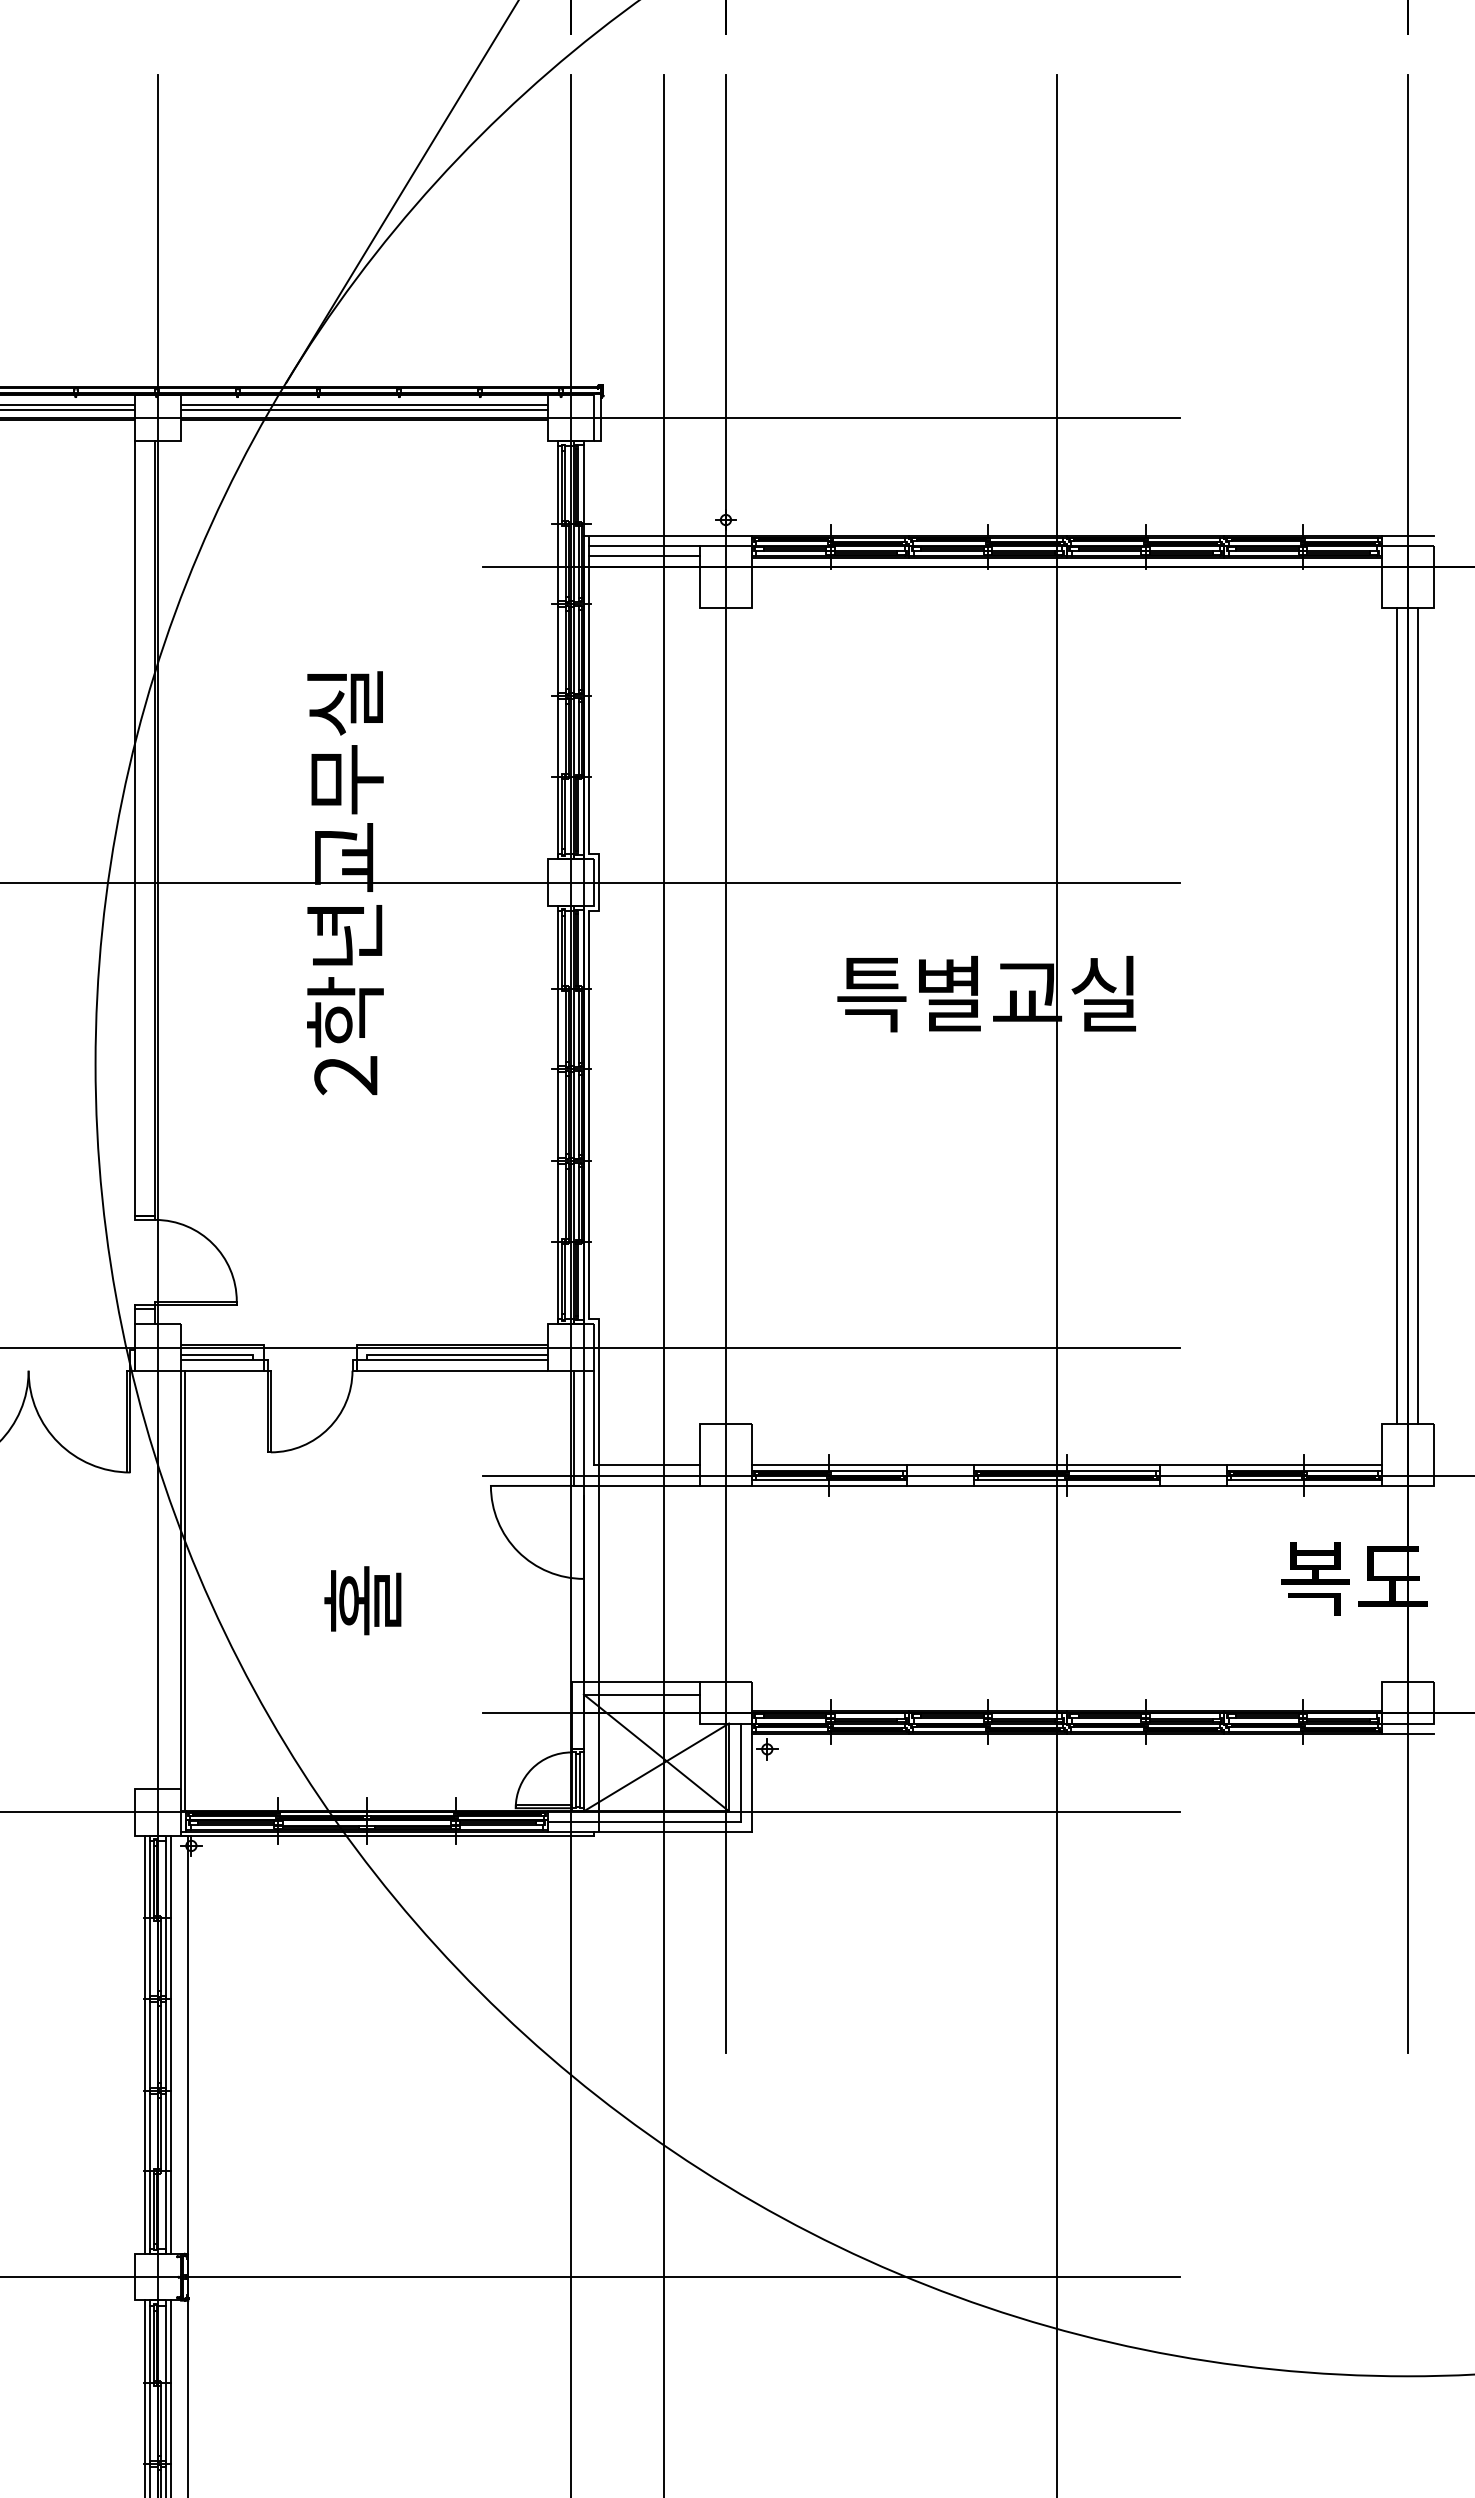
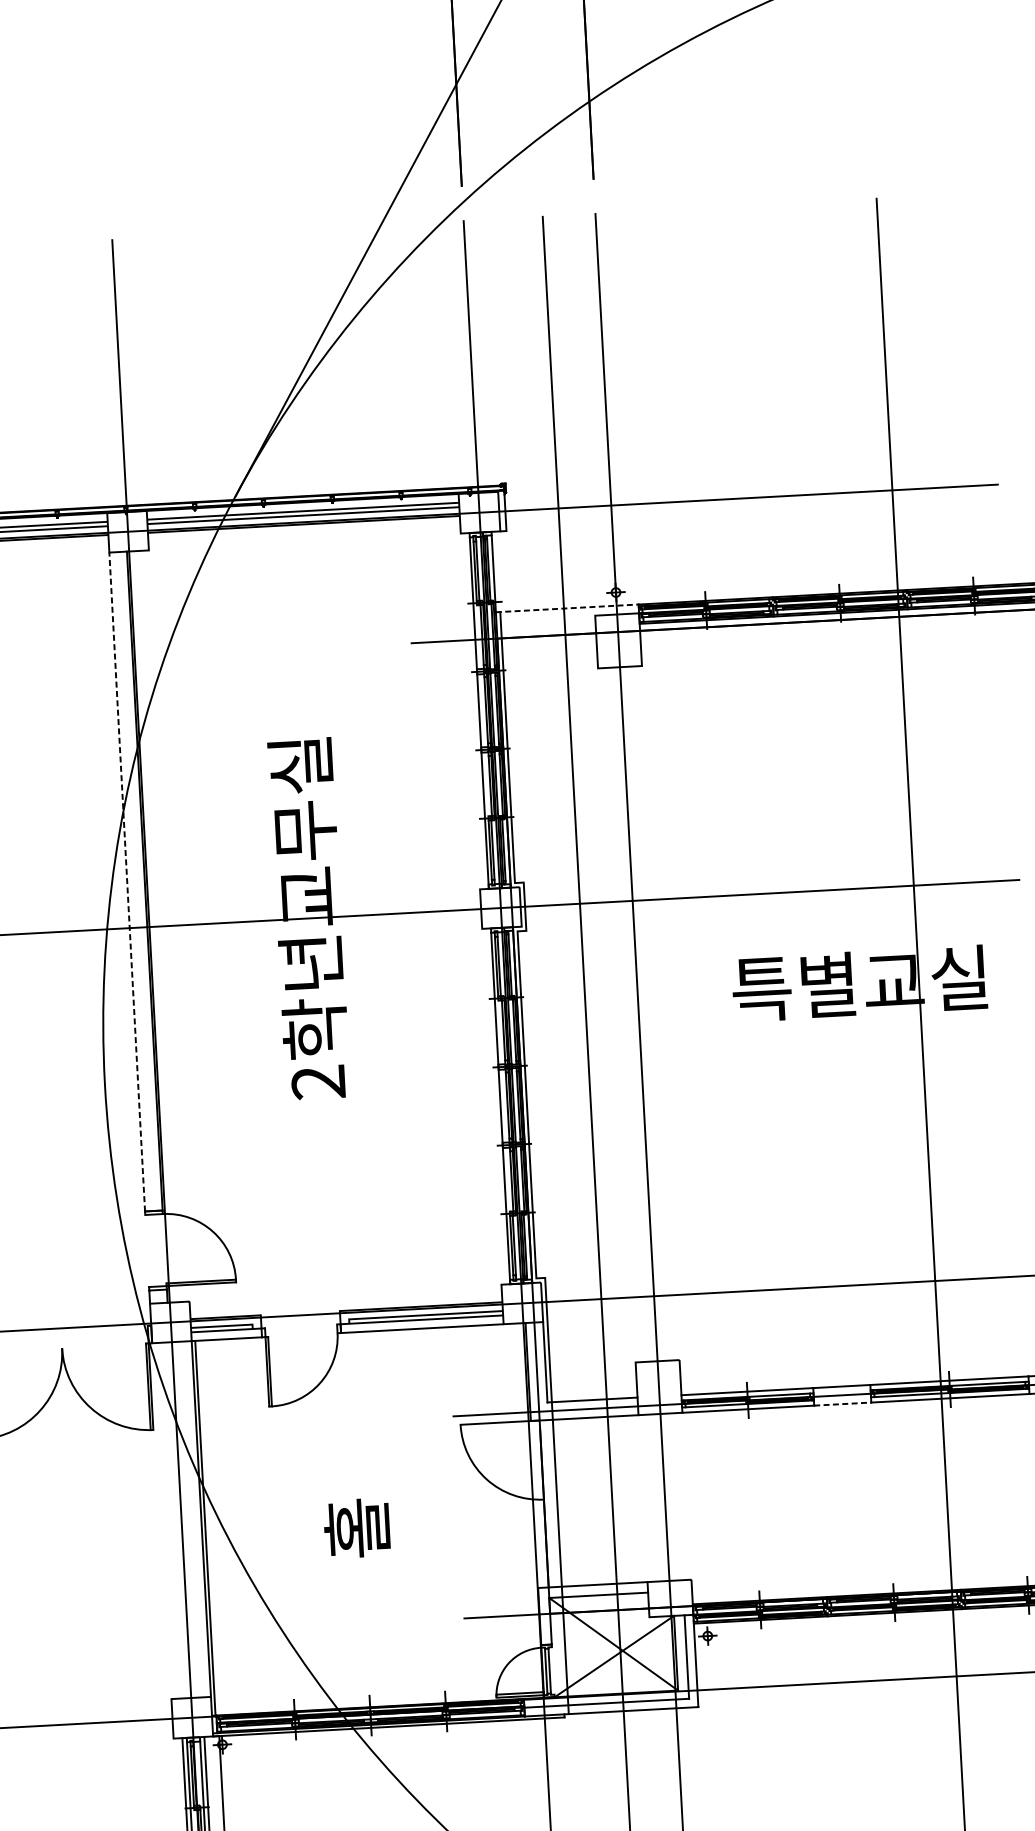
line: (667, 535) -> (566, 608), solid -> dashed
line: (644, 545) -> (547, 617), removed
line: (644, 556) -> (548, 627), removed
line: (134, 827) -> (127, 881), solid -> dashed
line: (940, 1485) -> (842, 1403), solid -> dashed
line: (583, 1780) -> (552, 1671), removed

